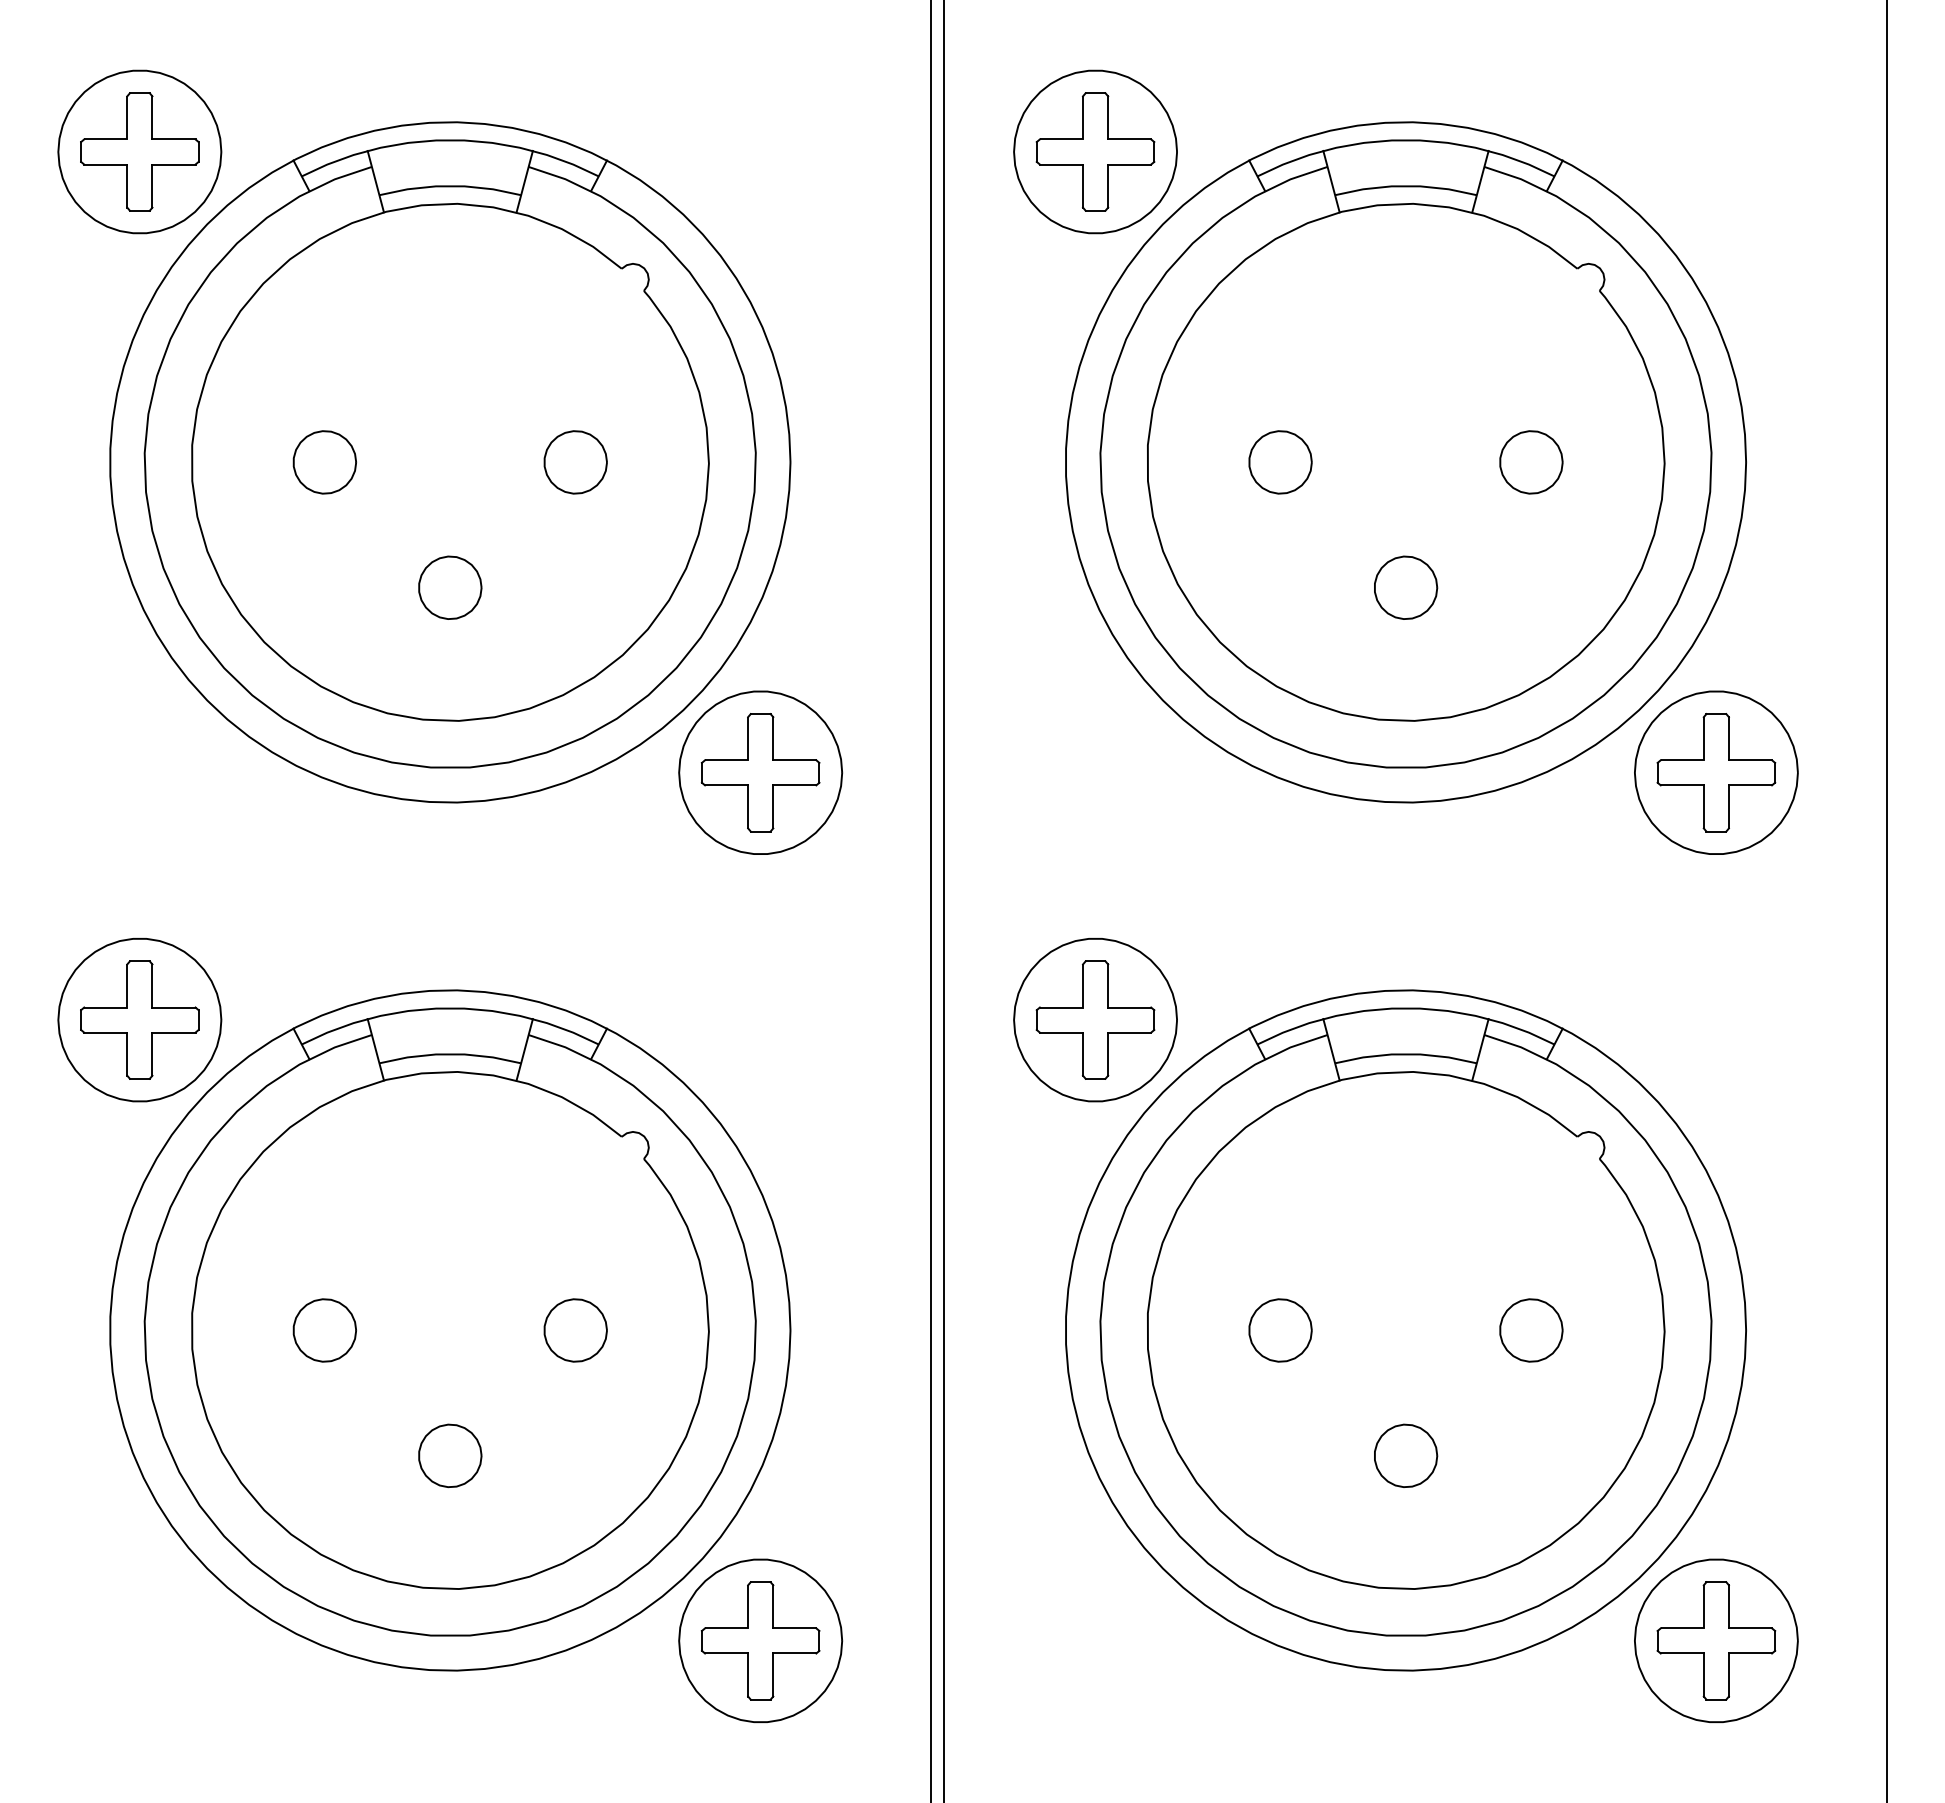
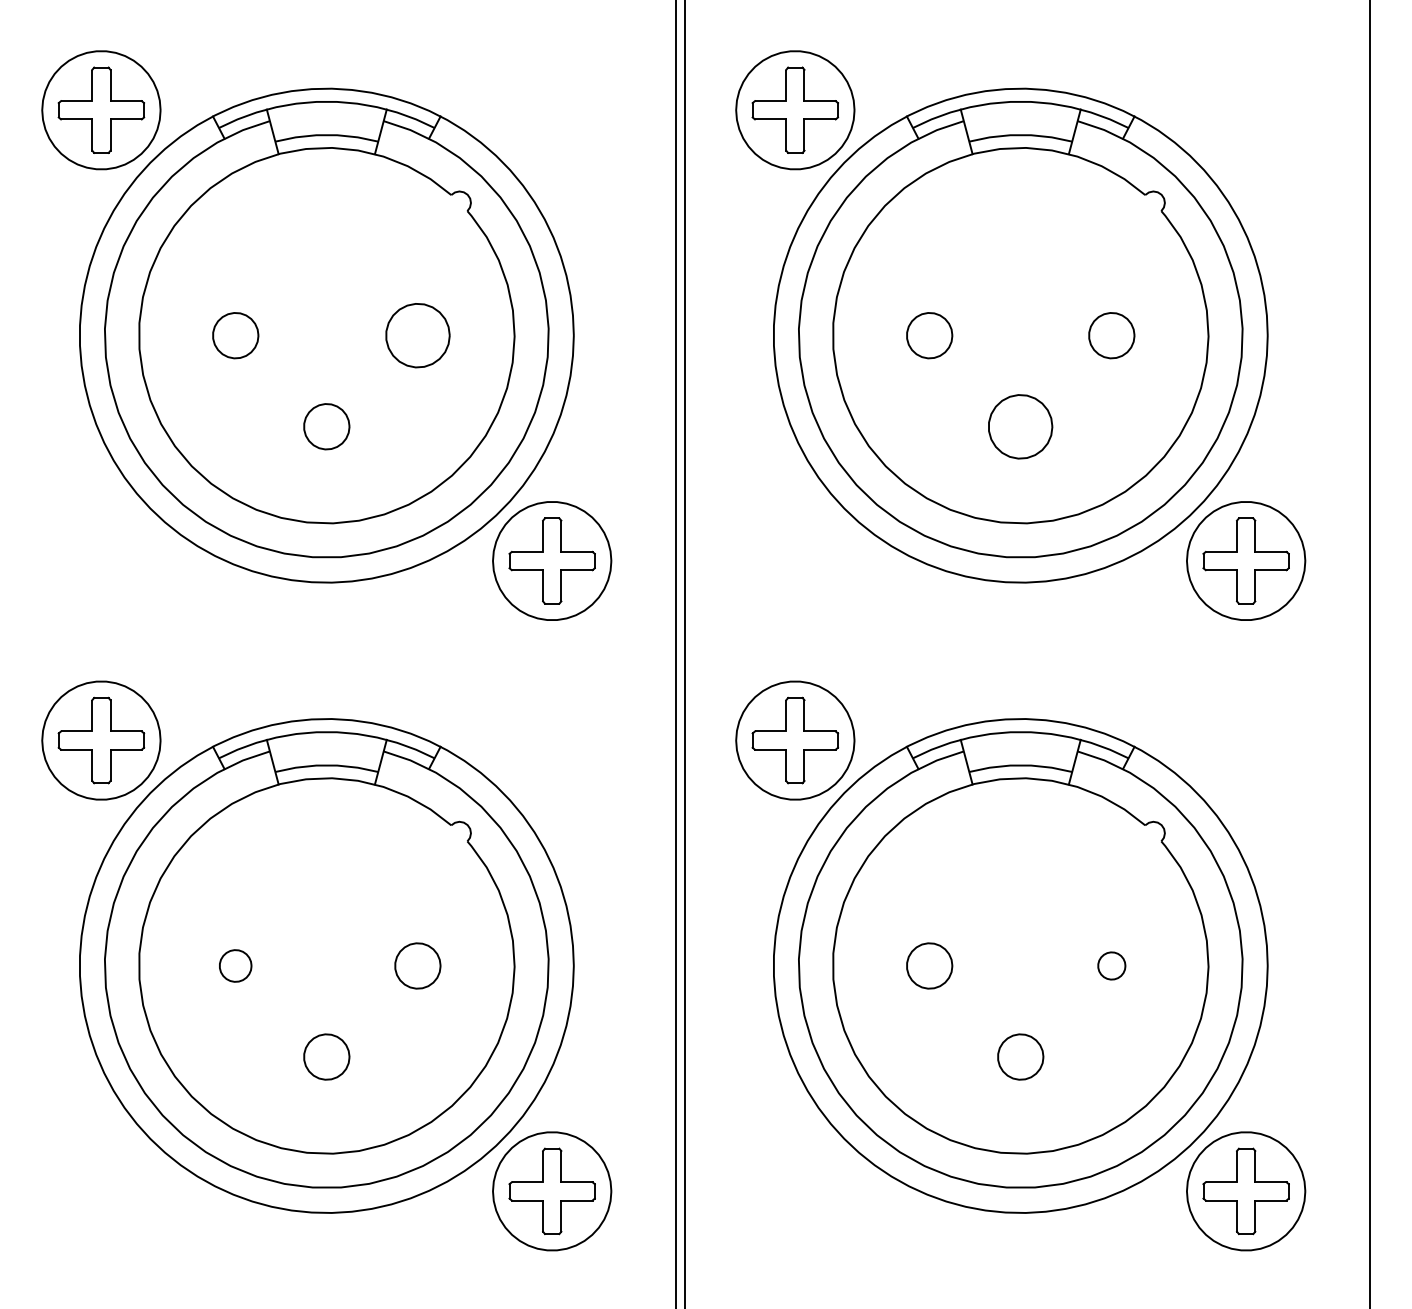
part: (575, 462) -> (417, 335), size x1.4
part: (1406, 587) -> (1021, 426), size x1.4
part: (324, 1330) -> (235, 965), size x0.7
part: (1531, 1330) -> (1111, 965), size x0.6

